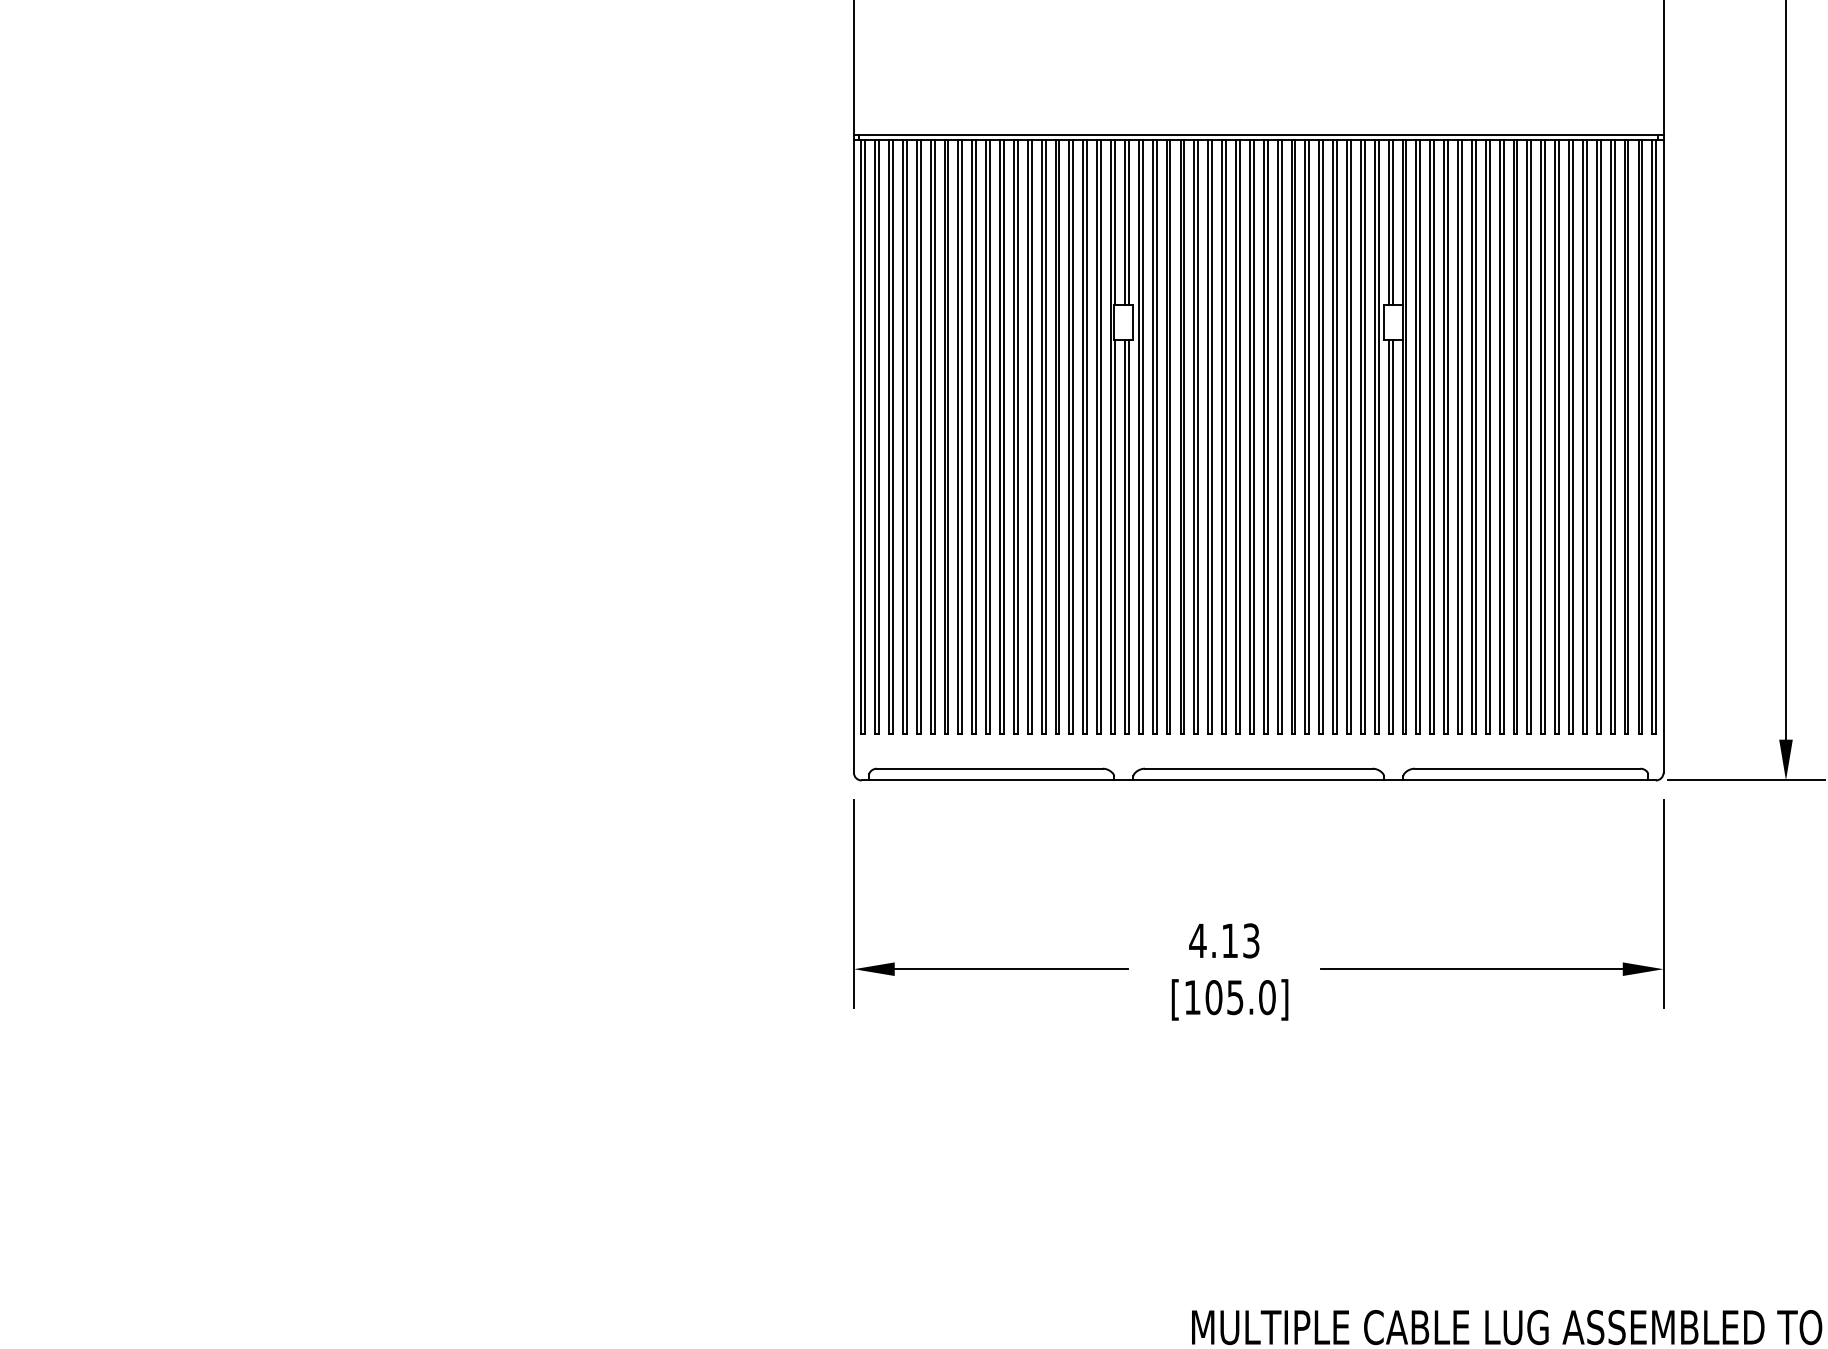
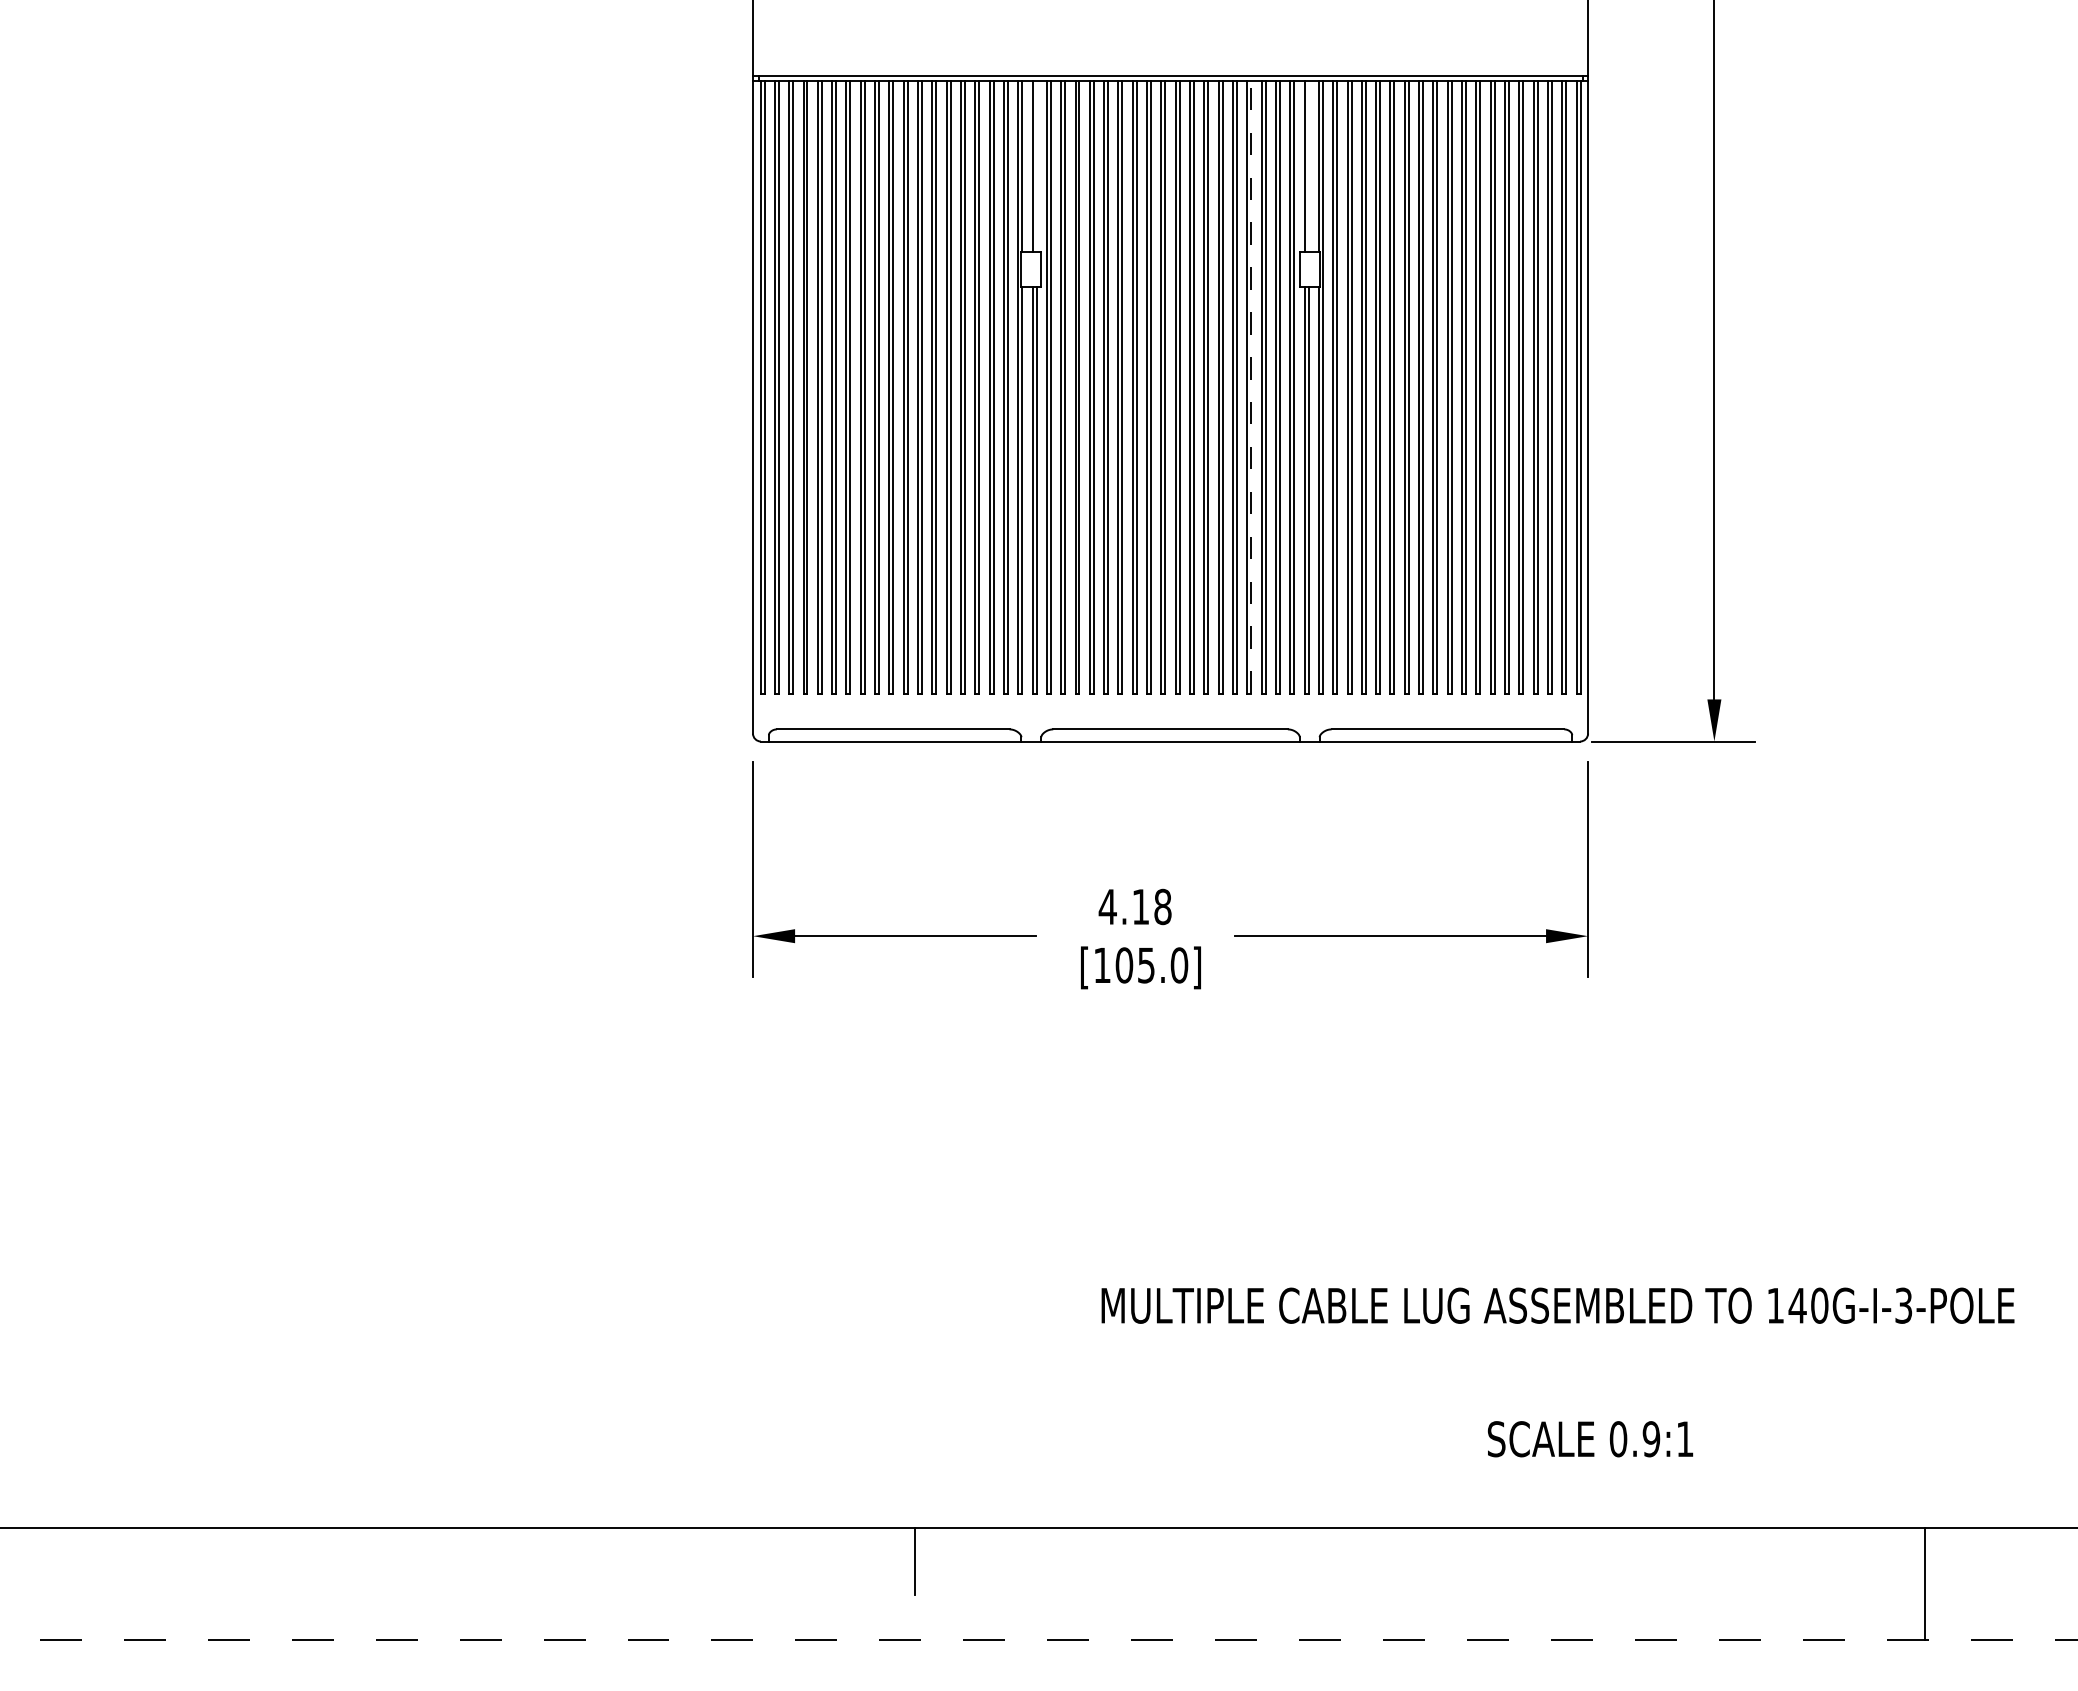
line: (1128, 222) -> (1036, 166), removed
line: (1392, 222) -> (1308, 166), removed
line: (1337, 437) -> (1251, 387), solid -> dashed
text: (1250, 941) -> (1162, 907), 4.13 -> 4.18

